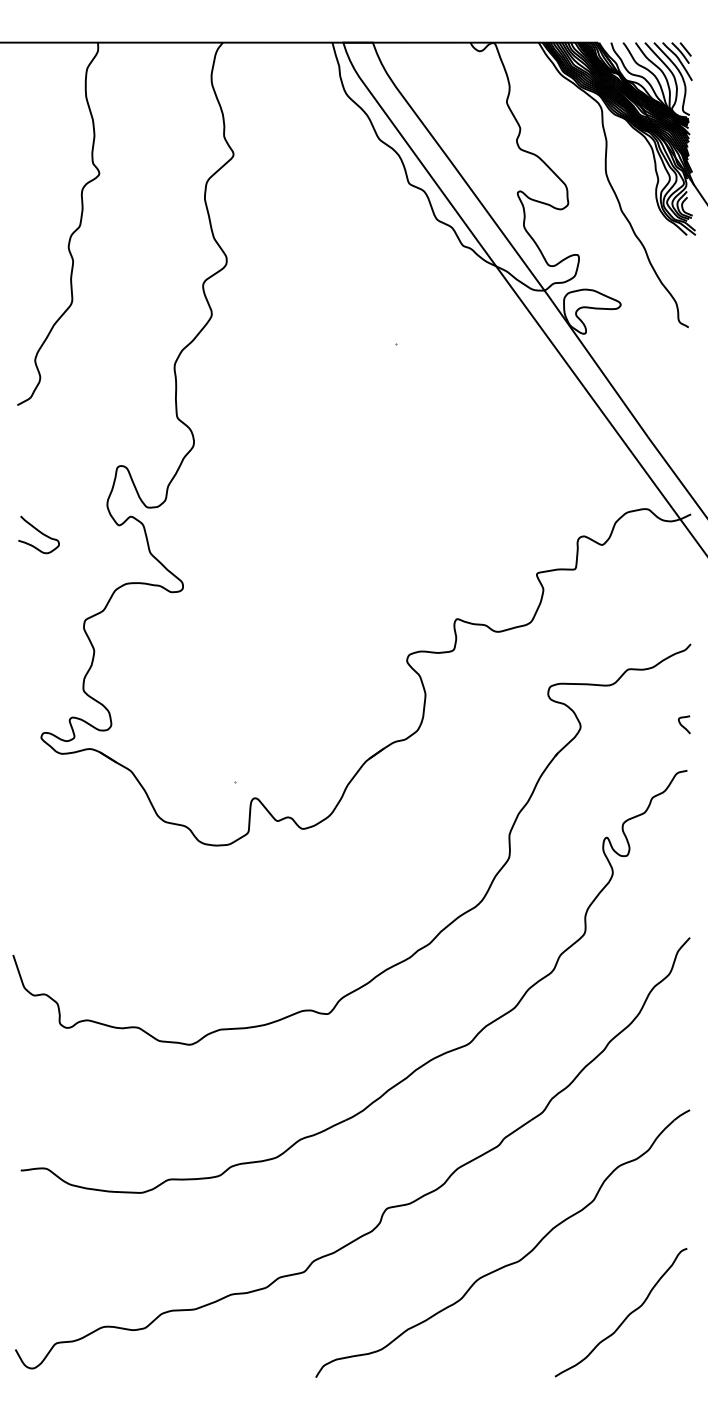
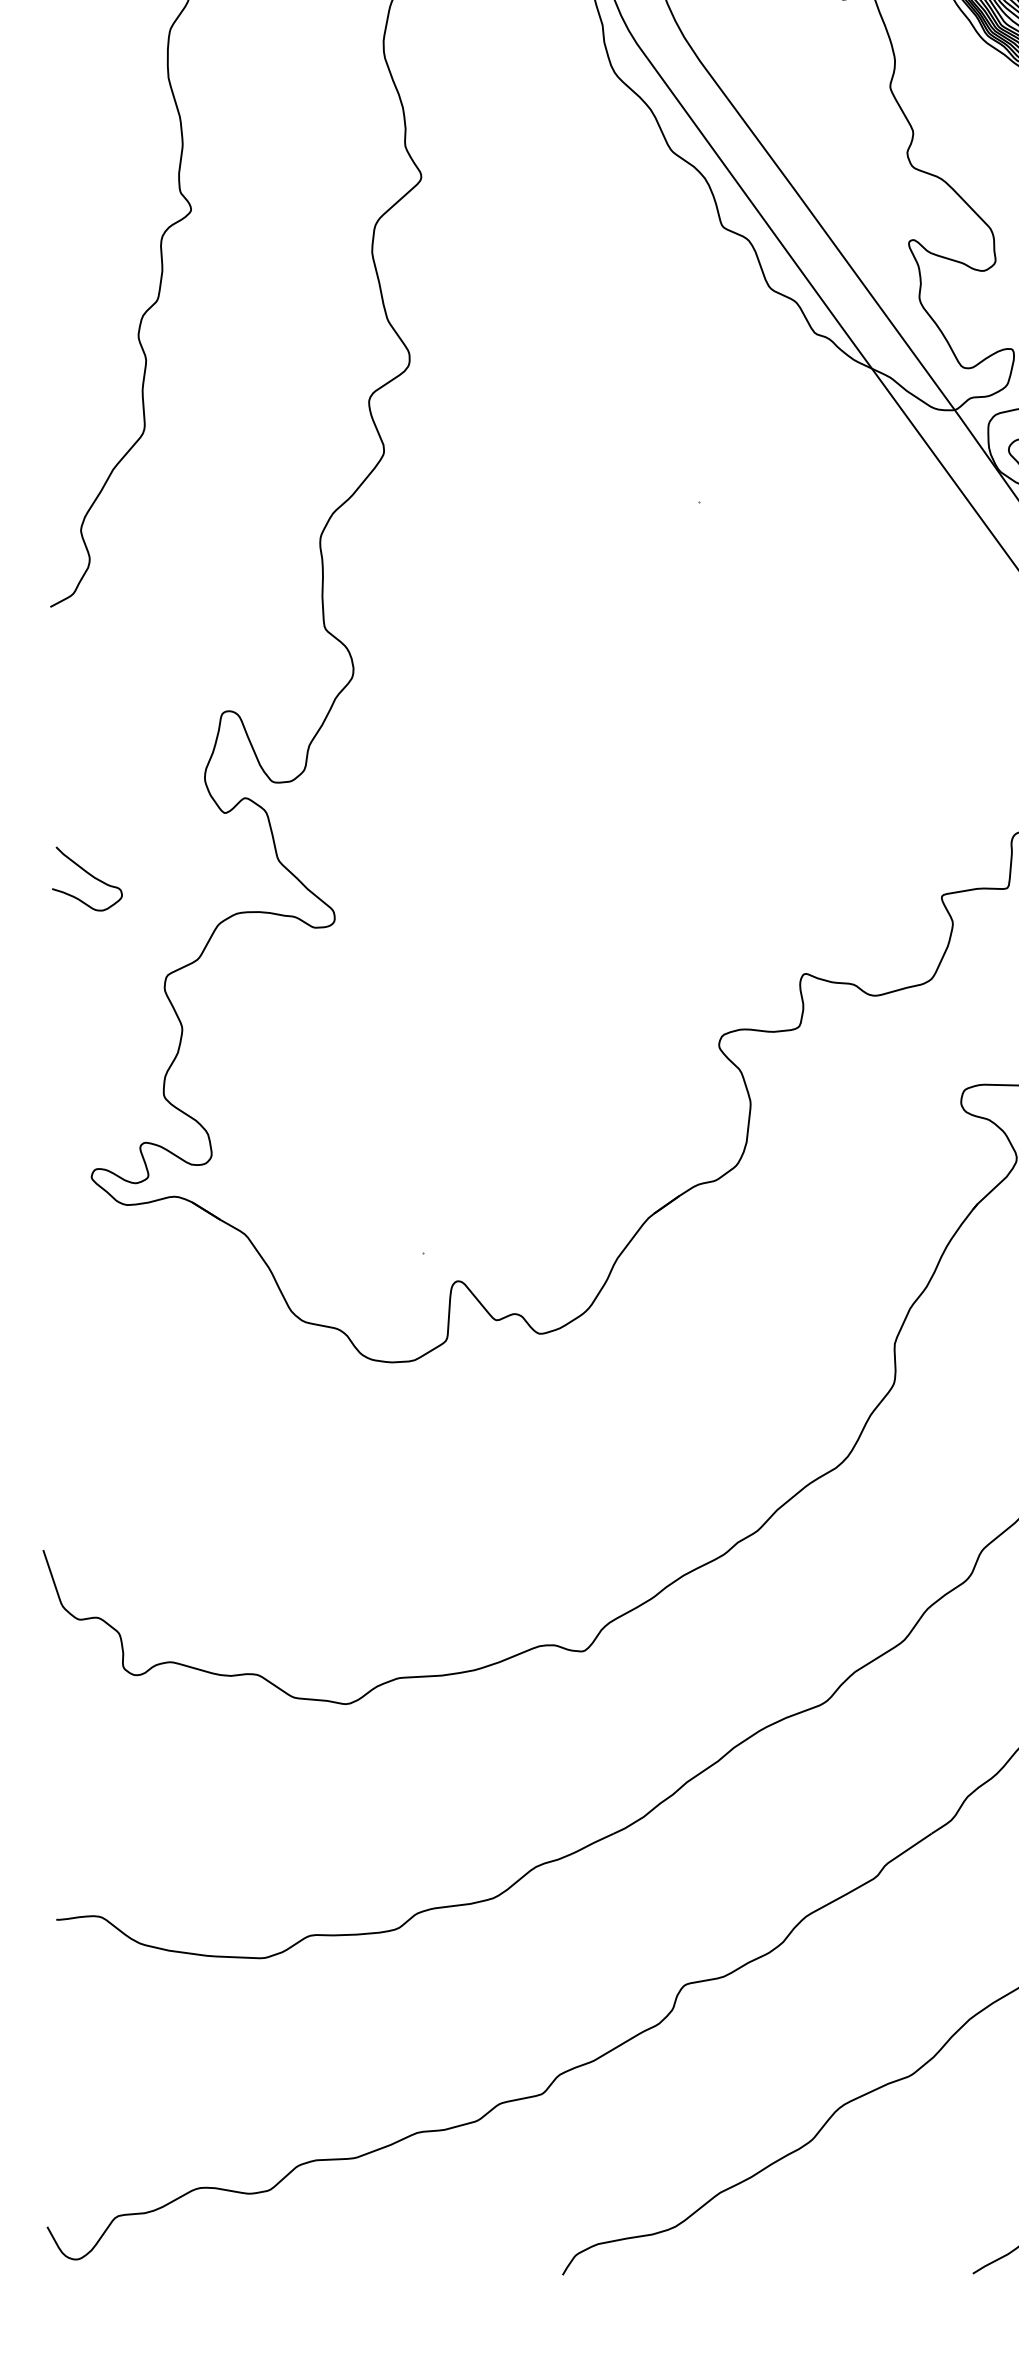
curve: (39, 532) -> (88, 875), moved

